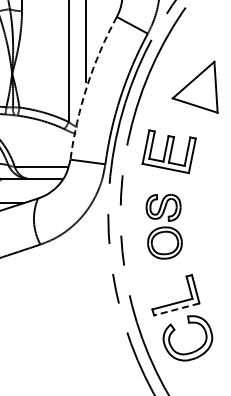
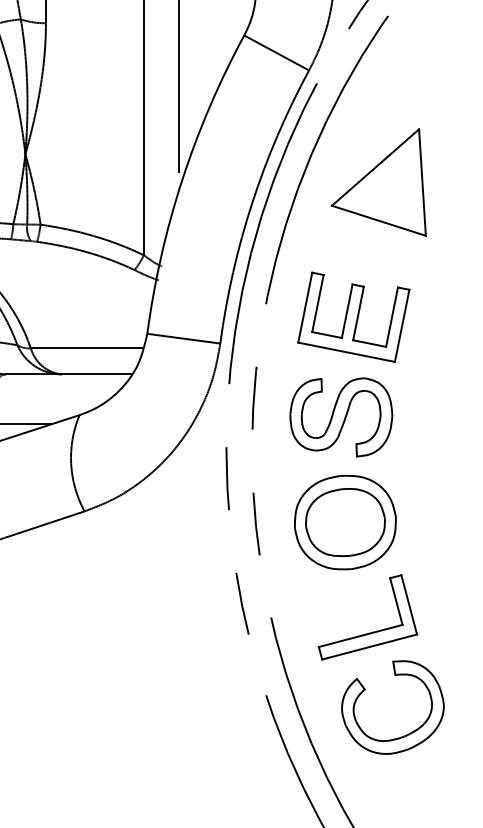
arc: (87, 86) -> (182, 180), dashed -> solid
part: (194, 86) -> (377, 180), moved
part: (164, 226) -> (343, 473), size x1.43
line: (176, 309) -> (369, 647), dashed -> solid

